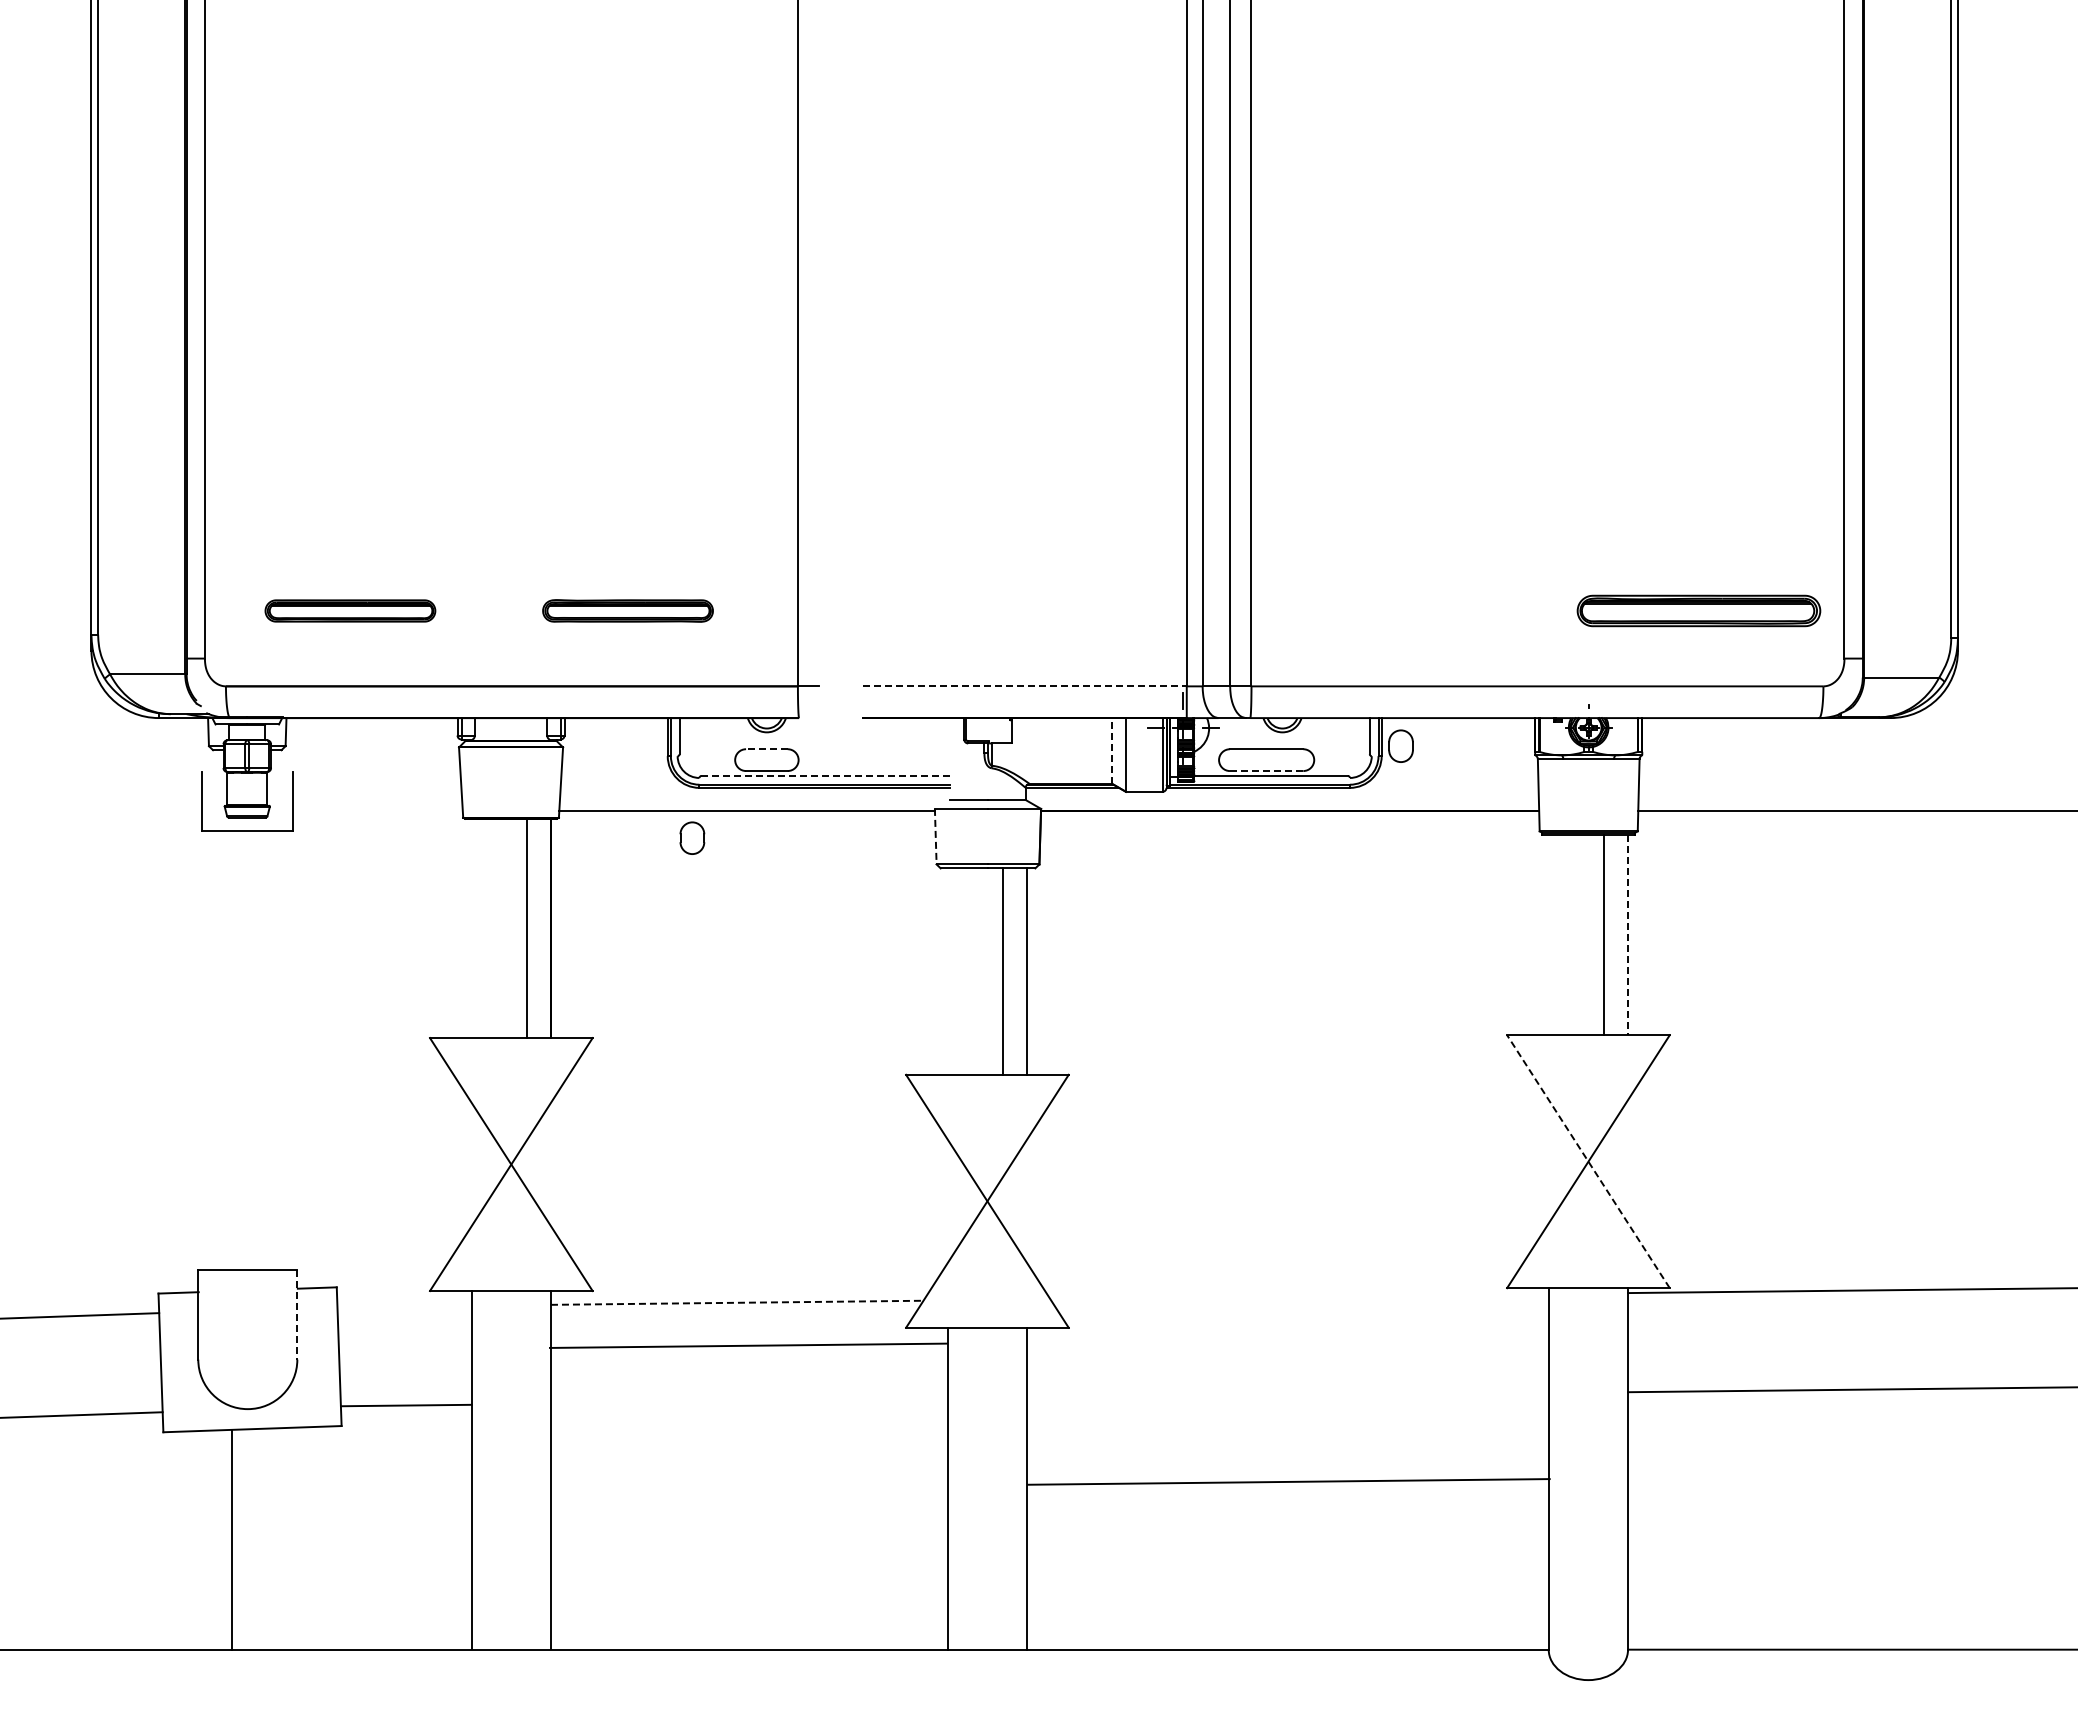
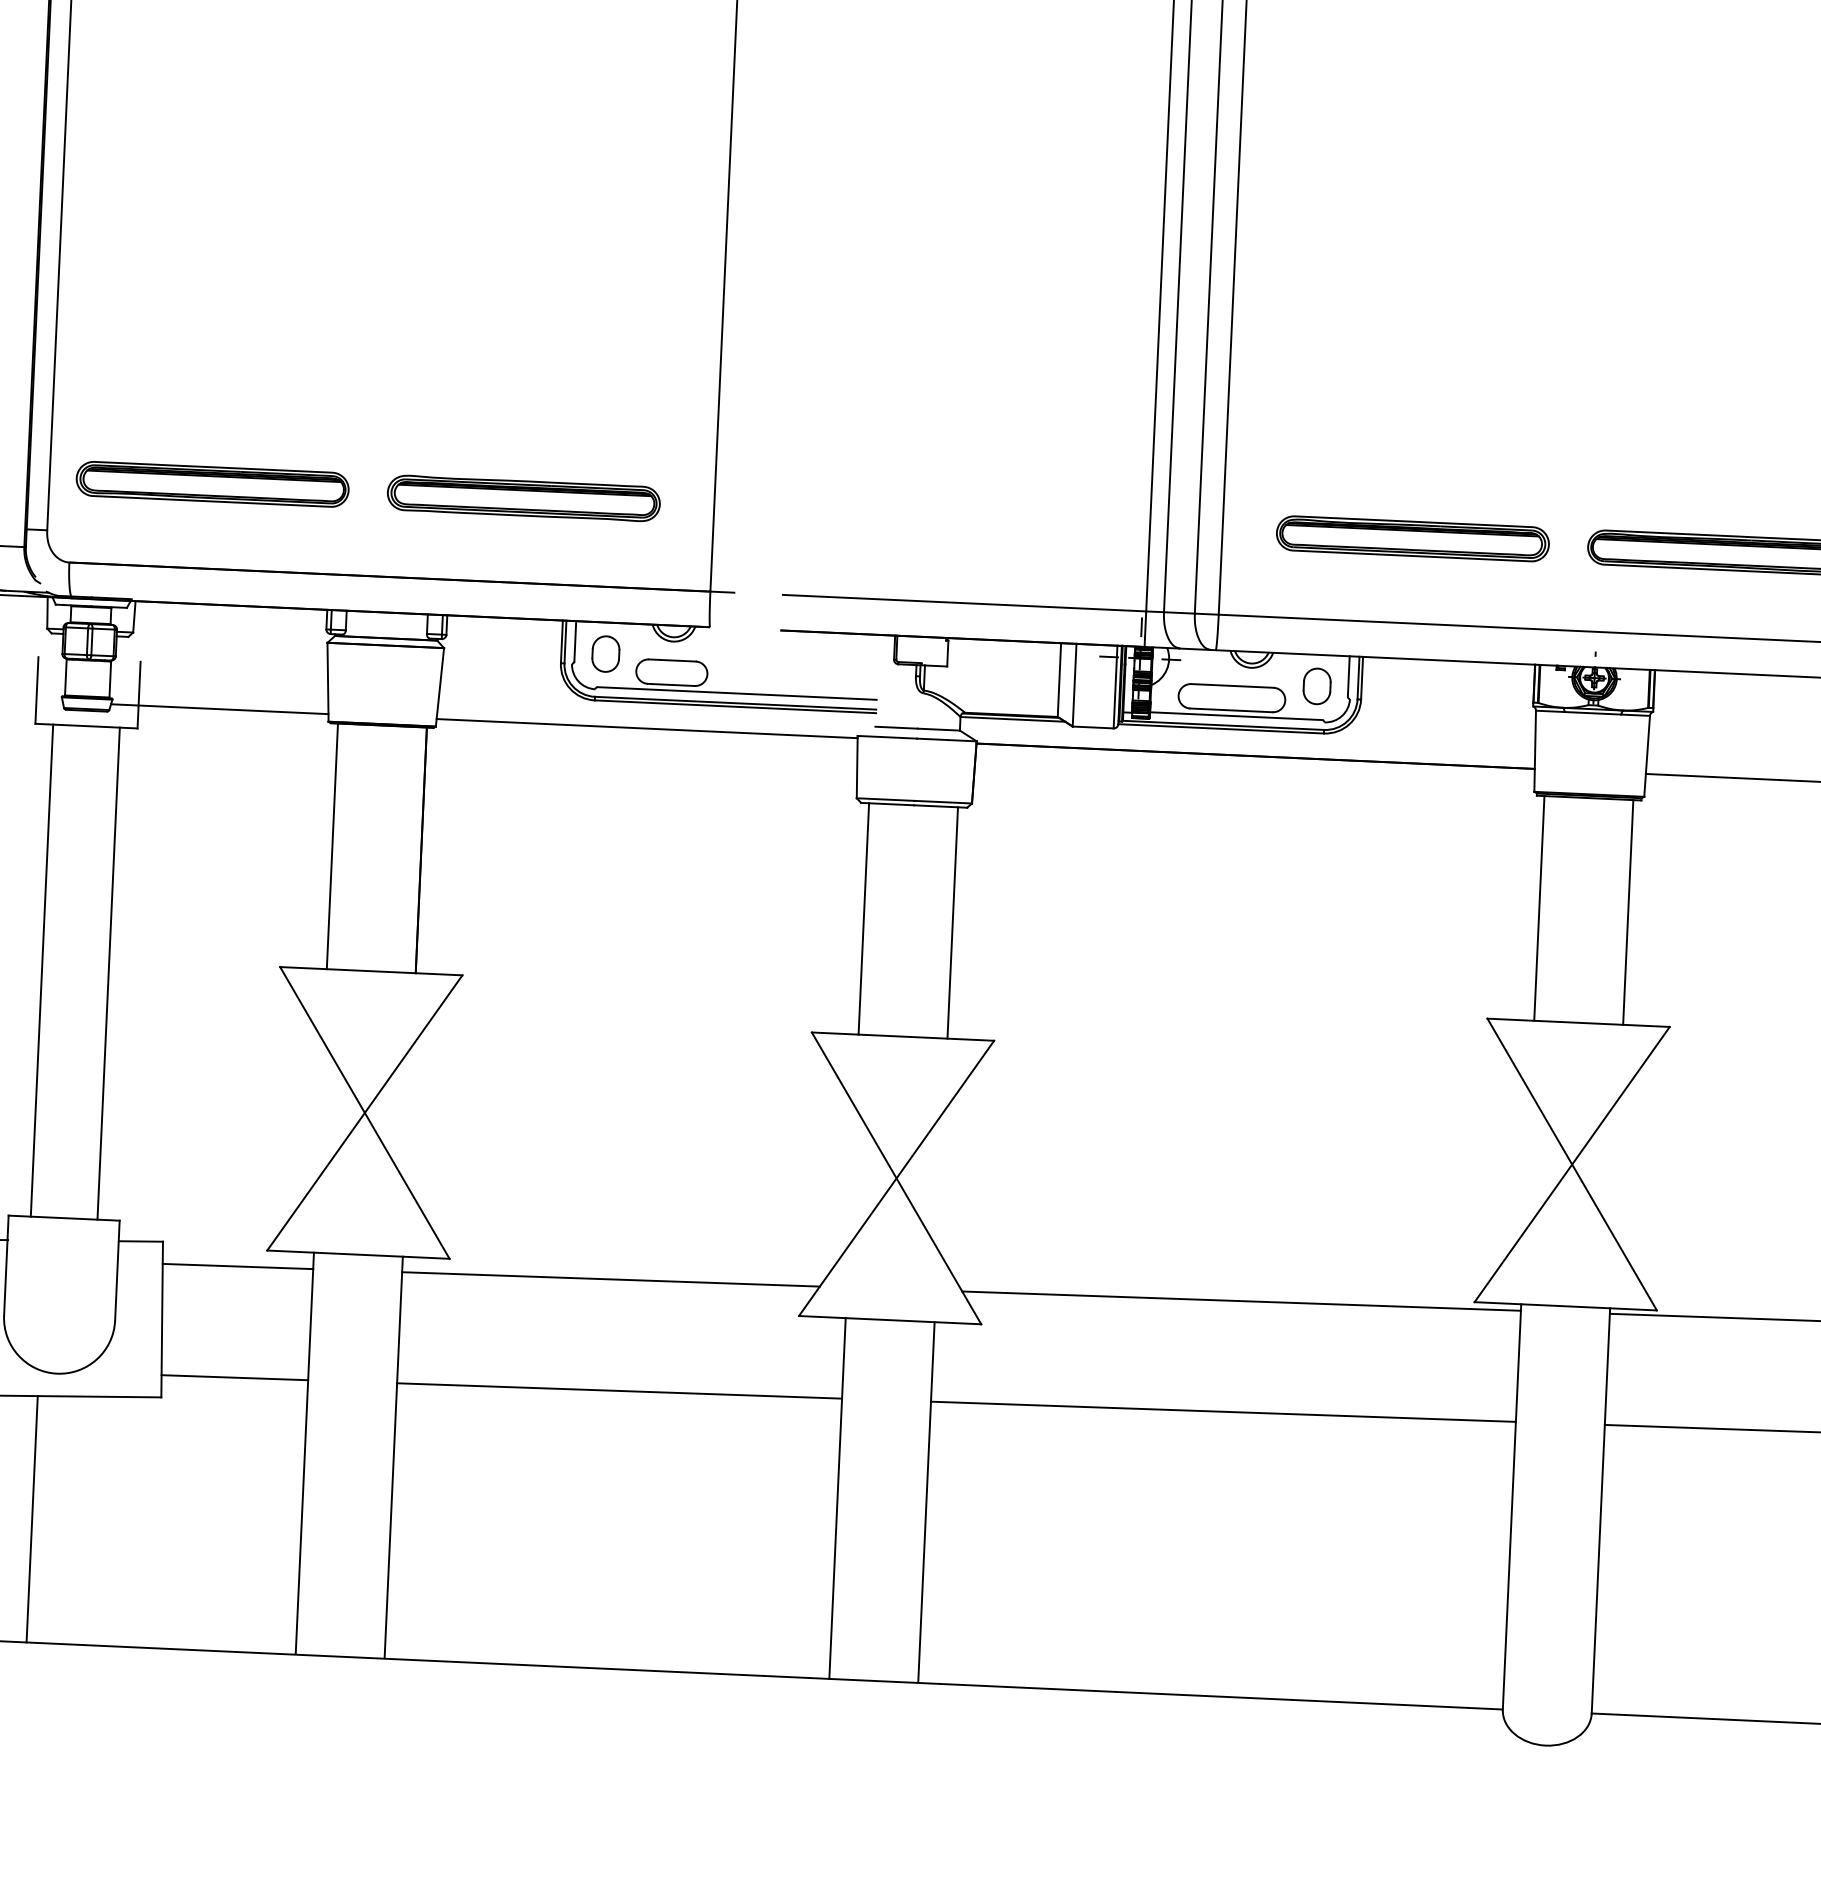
part: (350, 610) -> (212, 483), size x1.43
part: (627, 610) -> (523, 497), size x1.43
part: (1421, 610) -> (1413, 538), added
line: (1025, 686) -> (965, 603), dashed -> solid
part: (1400, 745) -> (1316, 685), moved
line: (766, 749) -> (671, 660), dashed -> solid
line: (1112, 751) -> (1059, 680), dashed -> solid
line: (1266, 771) -> (1231, 710), dashed -> solid
line: (825, 776) -> (736, 694), dashed -> solid
line: (365, 810) -> (219, 708), added
line: (935, 836) -> (856, 766), dashed -> solid
part: (692, 837) -> (606, 653), moved
line: (526, 928) -> (332, 846), moved
line: (1603, 934) -> (1538, 907), moved
line: (1628, 935) -> (1628, 913), dashed -> solid
line: (1002, 971) -> (863, 918), moved
line: (218, 1050) -> (42, 970), added
line: (277, 1050) -> (108, 973), added
line: (1588, 1161) -> (1572, 1164), dashed -> solid
line: (1299, 1296) -> (1241, 1300), added
line: (737, 1302) -> (611, 1279), dashed -> solid
line: (404, 1306) -> (237, 1266), added
line: (297, 1315) -> (117, 1271), dashed -> solid
line: (747, 1345) -> (618, 1390), moved
line: (1288, 1481) -> (1223, 1411), moved

